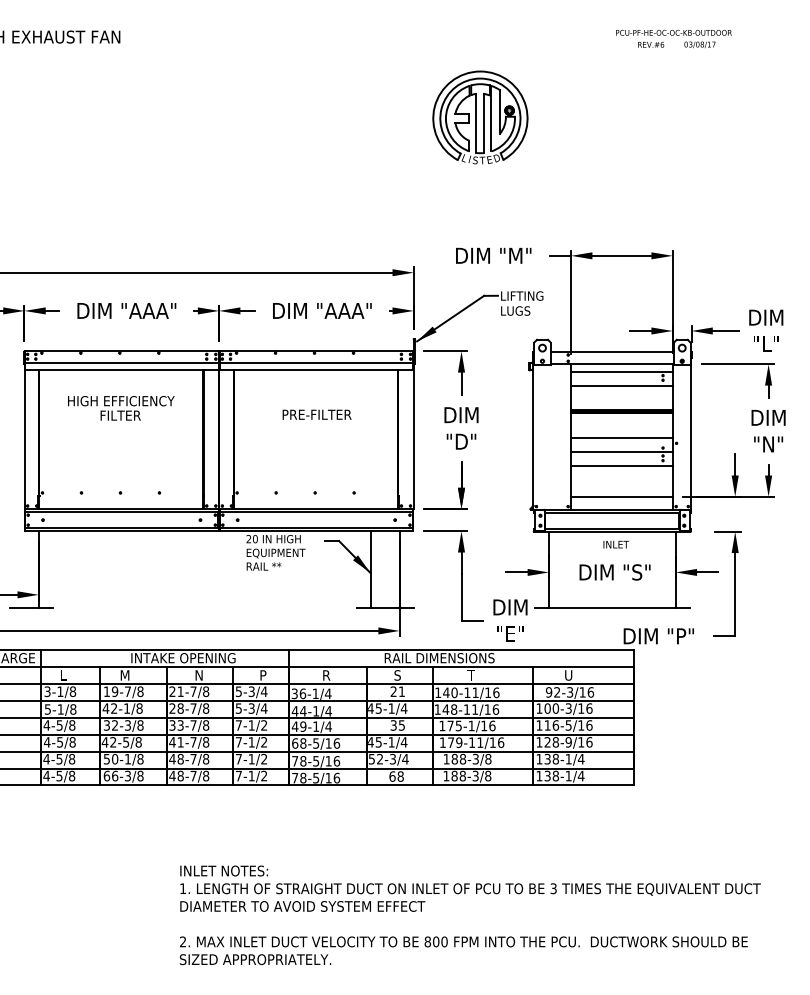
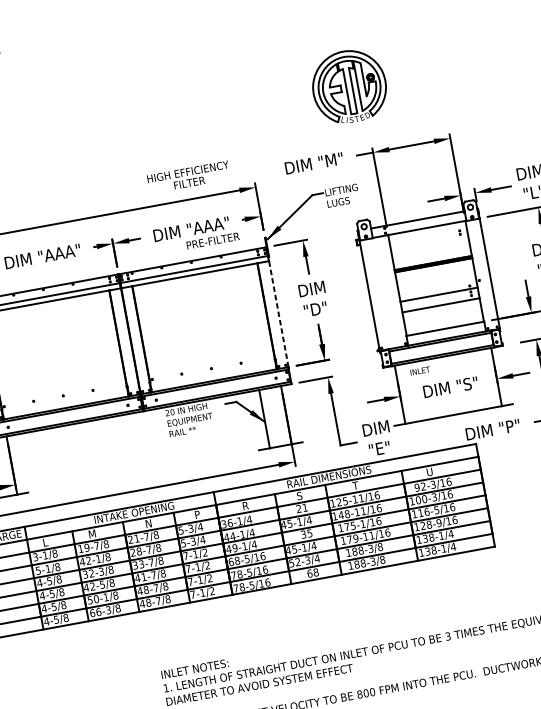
part: (480, 117) -> (349, 86), moved
line: (621, 371) -> (427, 233), removed
line: (621, 385) -> (429, 244), removed
text: (121, 408) -> (189, 177), moved
text: (316, 414) -> (212, 240), moved
line: (413, 436) -> (278, 312), solid -> dashed
line: (621, 438) -> (436, 284), removed
text: (616, 544) -> (420, 370), moved
text: (450, 692) -> (342, 501), 140-11/16 -> 125-11/16

